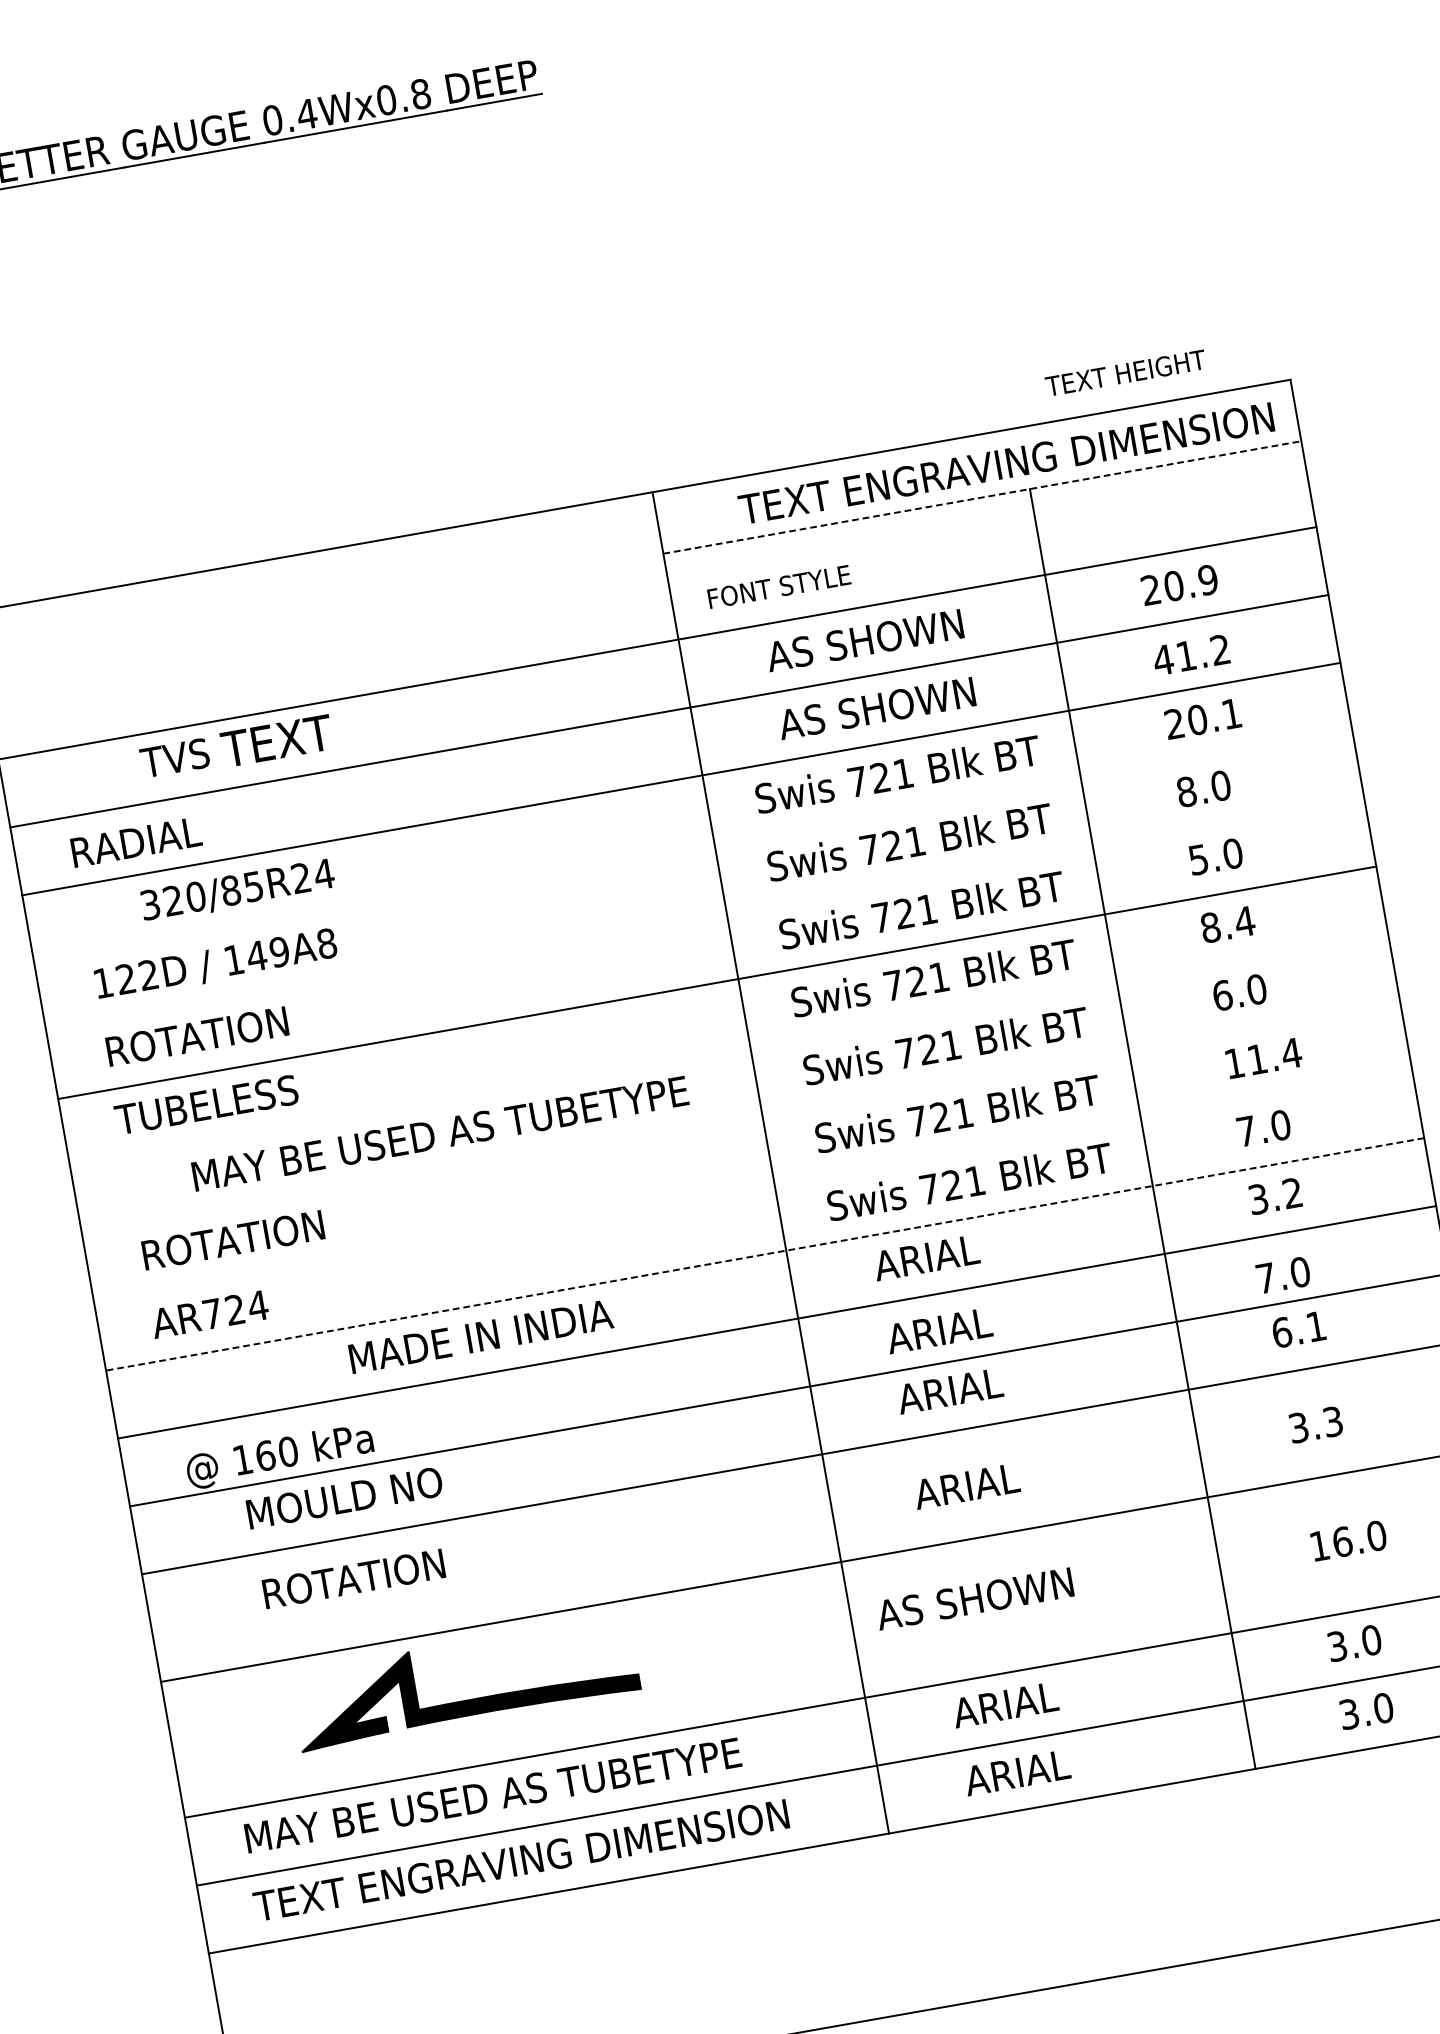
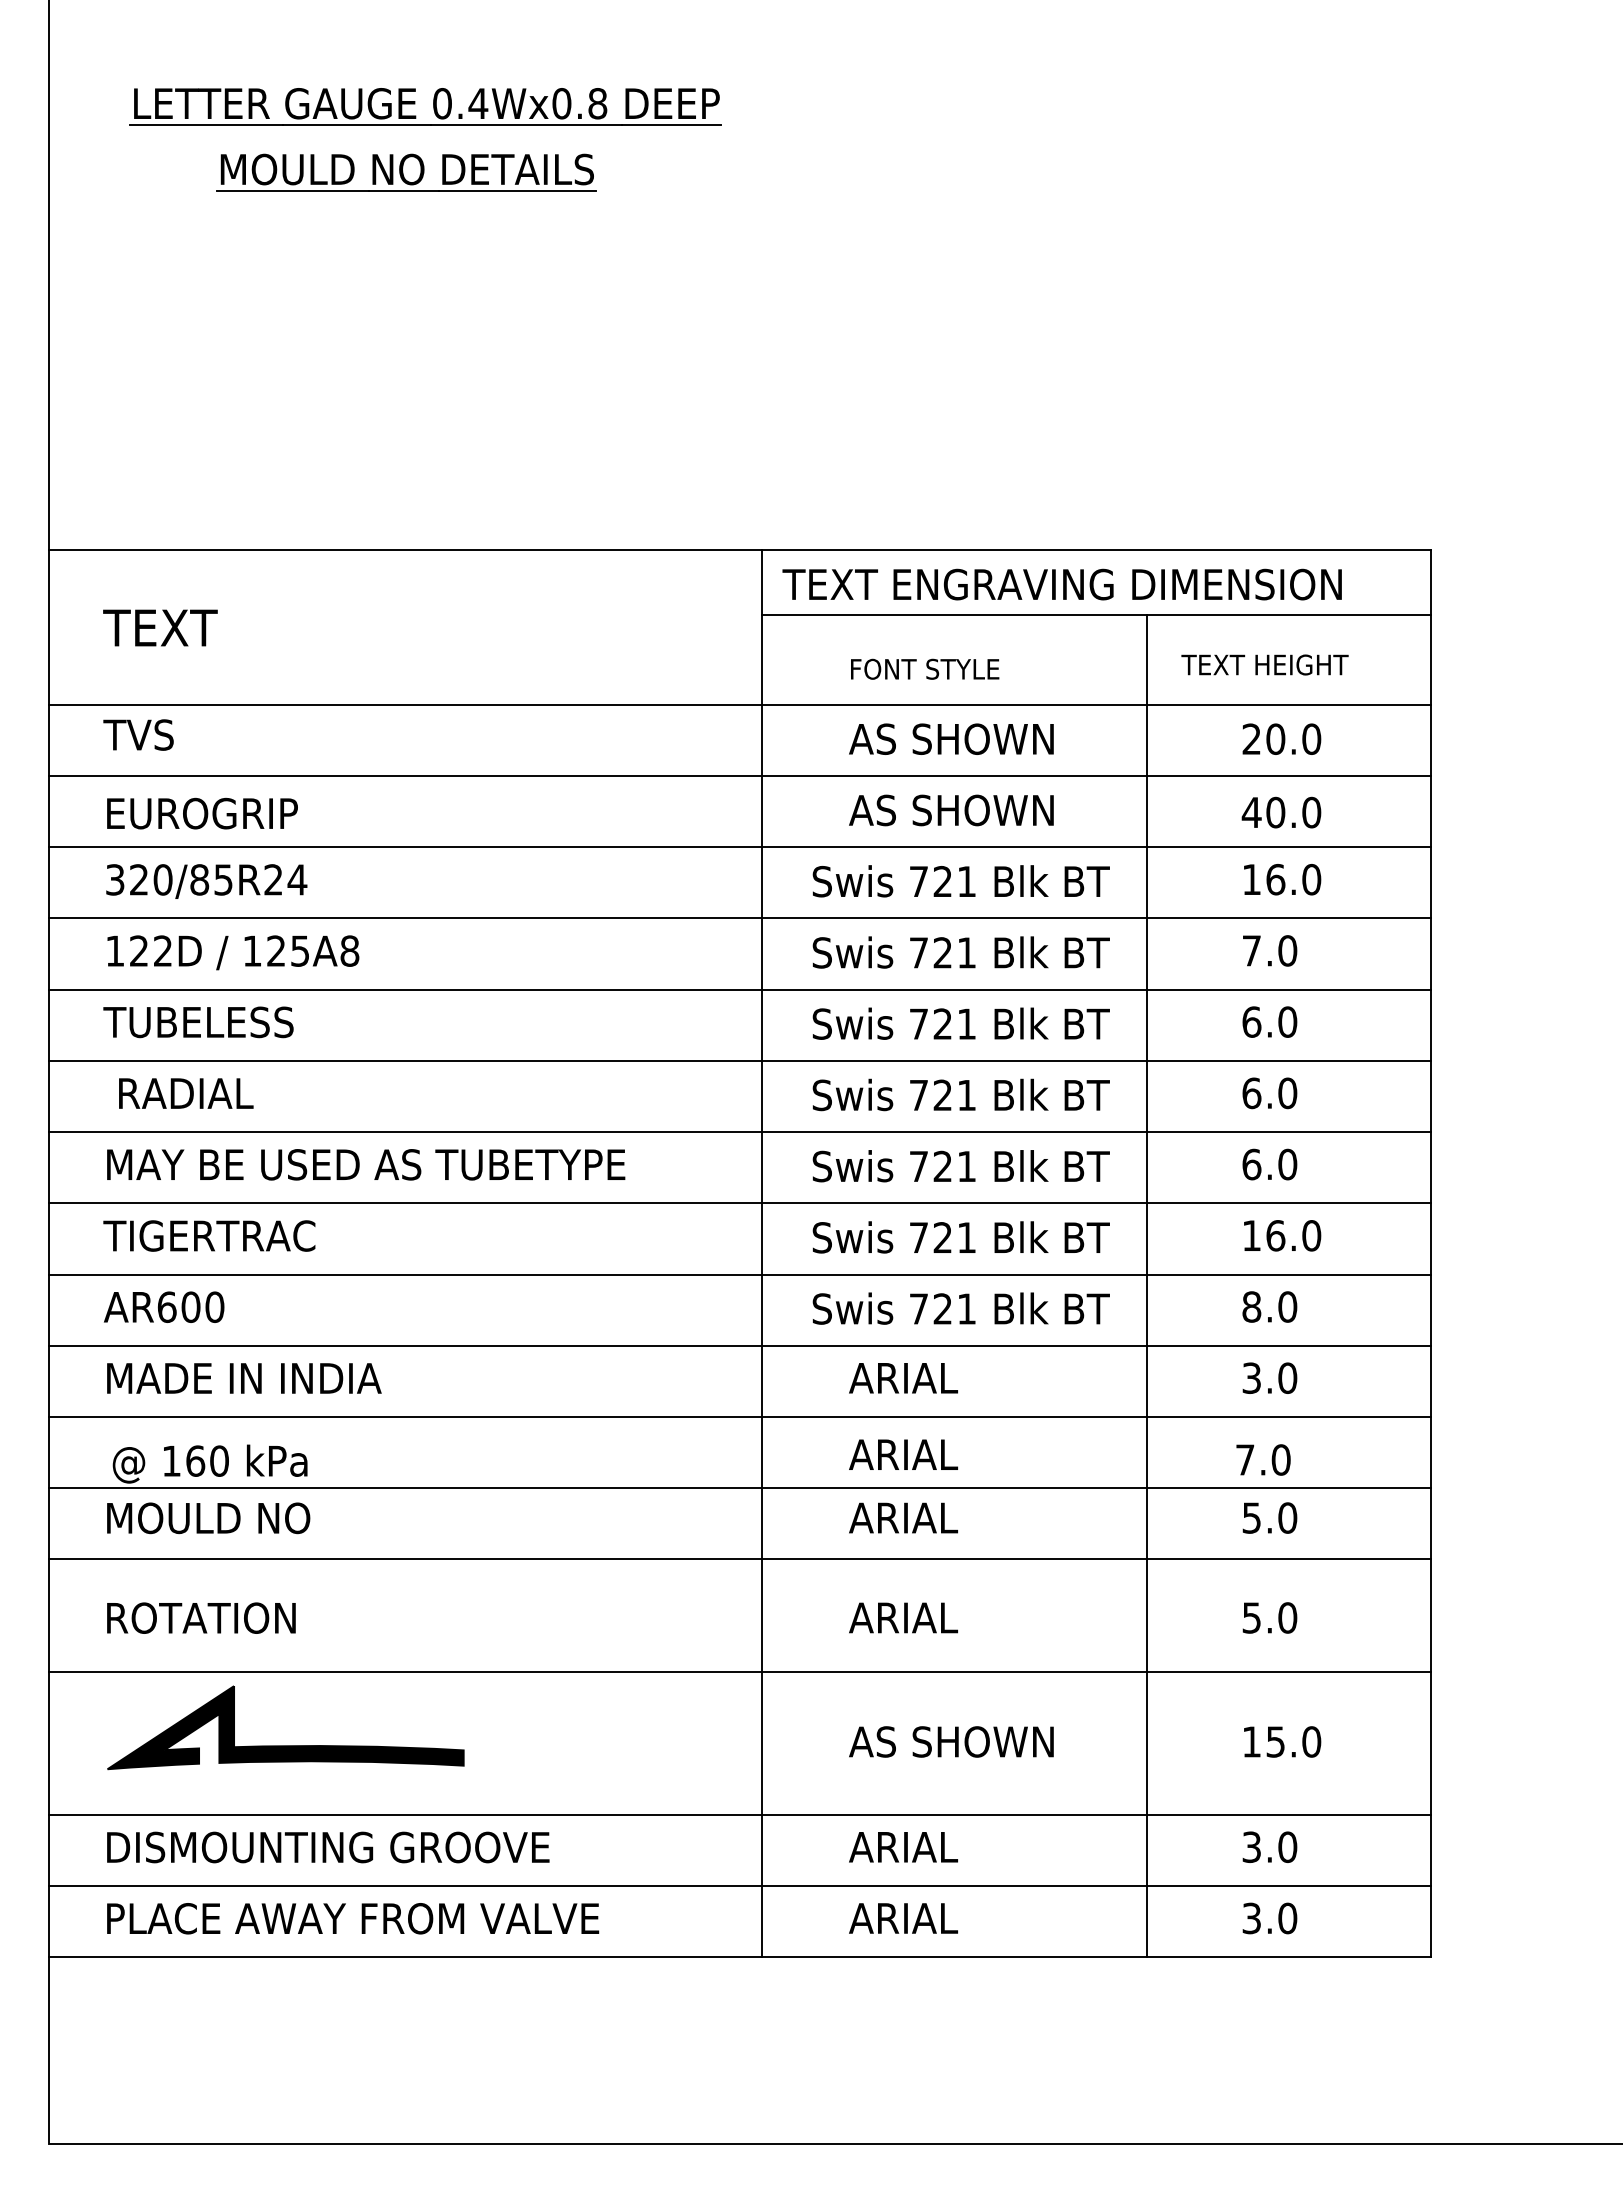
part: (250, 191) -> (406, 172), added
text: (1125, 372) -> (1264, 664), moved
text: (1005, 463) -> (1061, 584), moved
line: (982, 497) -> (1096, 614), dashed -> solid
text: (1207, 579) -> (1311, 738), 20.9 -> 20.0
text: (779, 586) -> (925, 668), moved
text: (1203, 652) -> (1293, 812), 41.2 -> 40.0
text: (1202, 718) -> (1281, 879), 20.1 -> 16.0
text: (276, 740) -> (160, 627), moved
text: (174, 757) -> (138, 734), moved
text: (1186, 791) -> (1251, 950), 8.0 -> 7.0
text: (164, 837) -> (203, 813), RADIAL -> EUROGRIP
line: (692, 847) -> (739, 918), added
text: (1198, 859) -> (1251, 1021), 5.0 -> 6.0
text: (237, 891) -> (206, 881), moved
line: (704, 914) -> (739, 989), added
text: (1227, 924) -> (1269, 1093), 8.4 -> 6.0
text: (267, 953) -> (287, 950), 149A8 -> 125A8
text: (195, 1037) -> (199, 1022), ROTATION -> TUBELESS
line: (728, 1051) -> (739, 1132), added
text: (1274, 1056) -> (1293, 1235), 11.4 -> 16.0
text: (206, 1104) -> (198, 1093), TUBELESS -> RADIAL
line: (740, 1118) -> (739, 1203), added
text: (1246, 1130) -> (1251, 1306), 7.0 -> 8.0
text: (440, 1133) -> (366, 1164), moved
line: (752, 1186) -> (739, 1274), added
text: (1292, 1192) -> (1287, 1377), 3.2 -> 3.0
text: (240, 1238) -> (209, 1235), ROTATION -> TIGERTRAC
line: (764, 1254) -> (739, 1345), dashed -> solid
text: (234, 1310) -> (190, 1307), AR724 -> AR600
text: (1298, 1329) -> (1269, 1517), 6.1 -> 5.0
text: (481, 1336) -> (244, 1378), moved
text: (1316, 1424) -> (1270, 1617), 3.3 -> 5.0
text: (344, 1498) -> (208, 1518), moved
text: (1342, 1541) -> (1275, 1741), 16.0 -> 15.0
text: (353, 1578) -> (201, 1617), moved
text: (974, 1598) -> (951, 1741), moved
part: (467, 1699) -> (285, 1745), moved
text: (494, 1795) -> (367, 1847), MAY BE USED AS TUBETYPE -> DISMOUNTING GROOVE
text: (520, 1860) -> (382, 1918), TEXT ENGRAVING DIMENSION -> PLACE AWAY FROM VALVE

